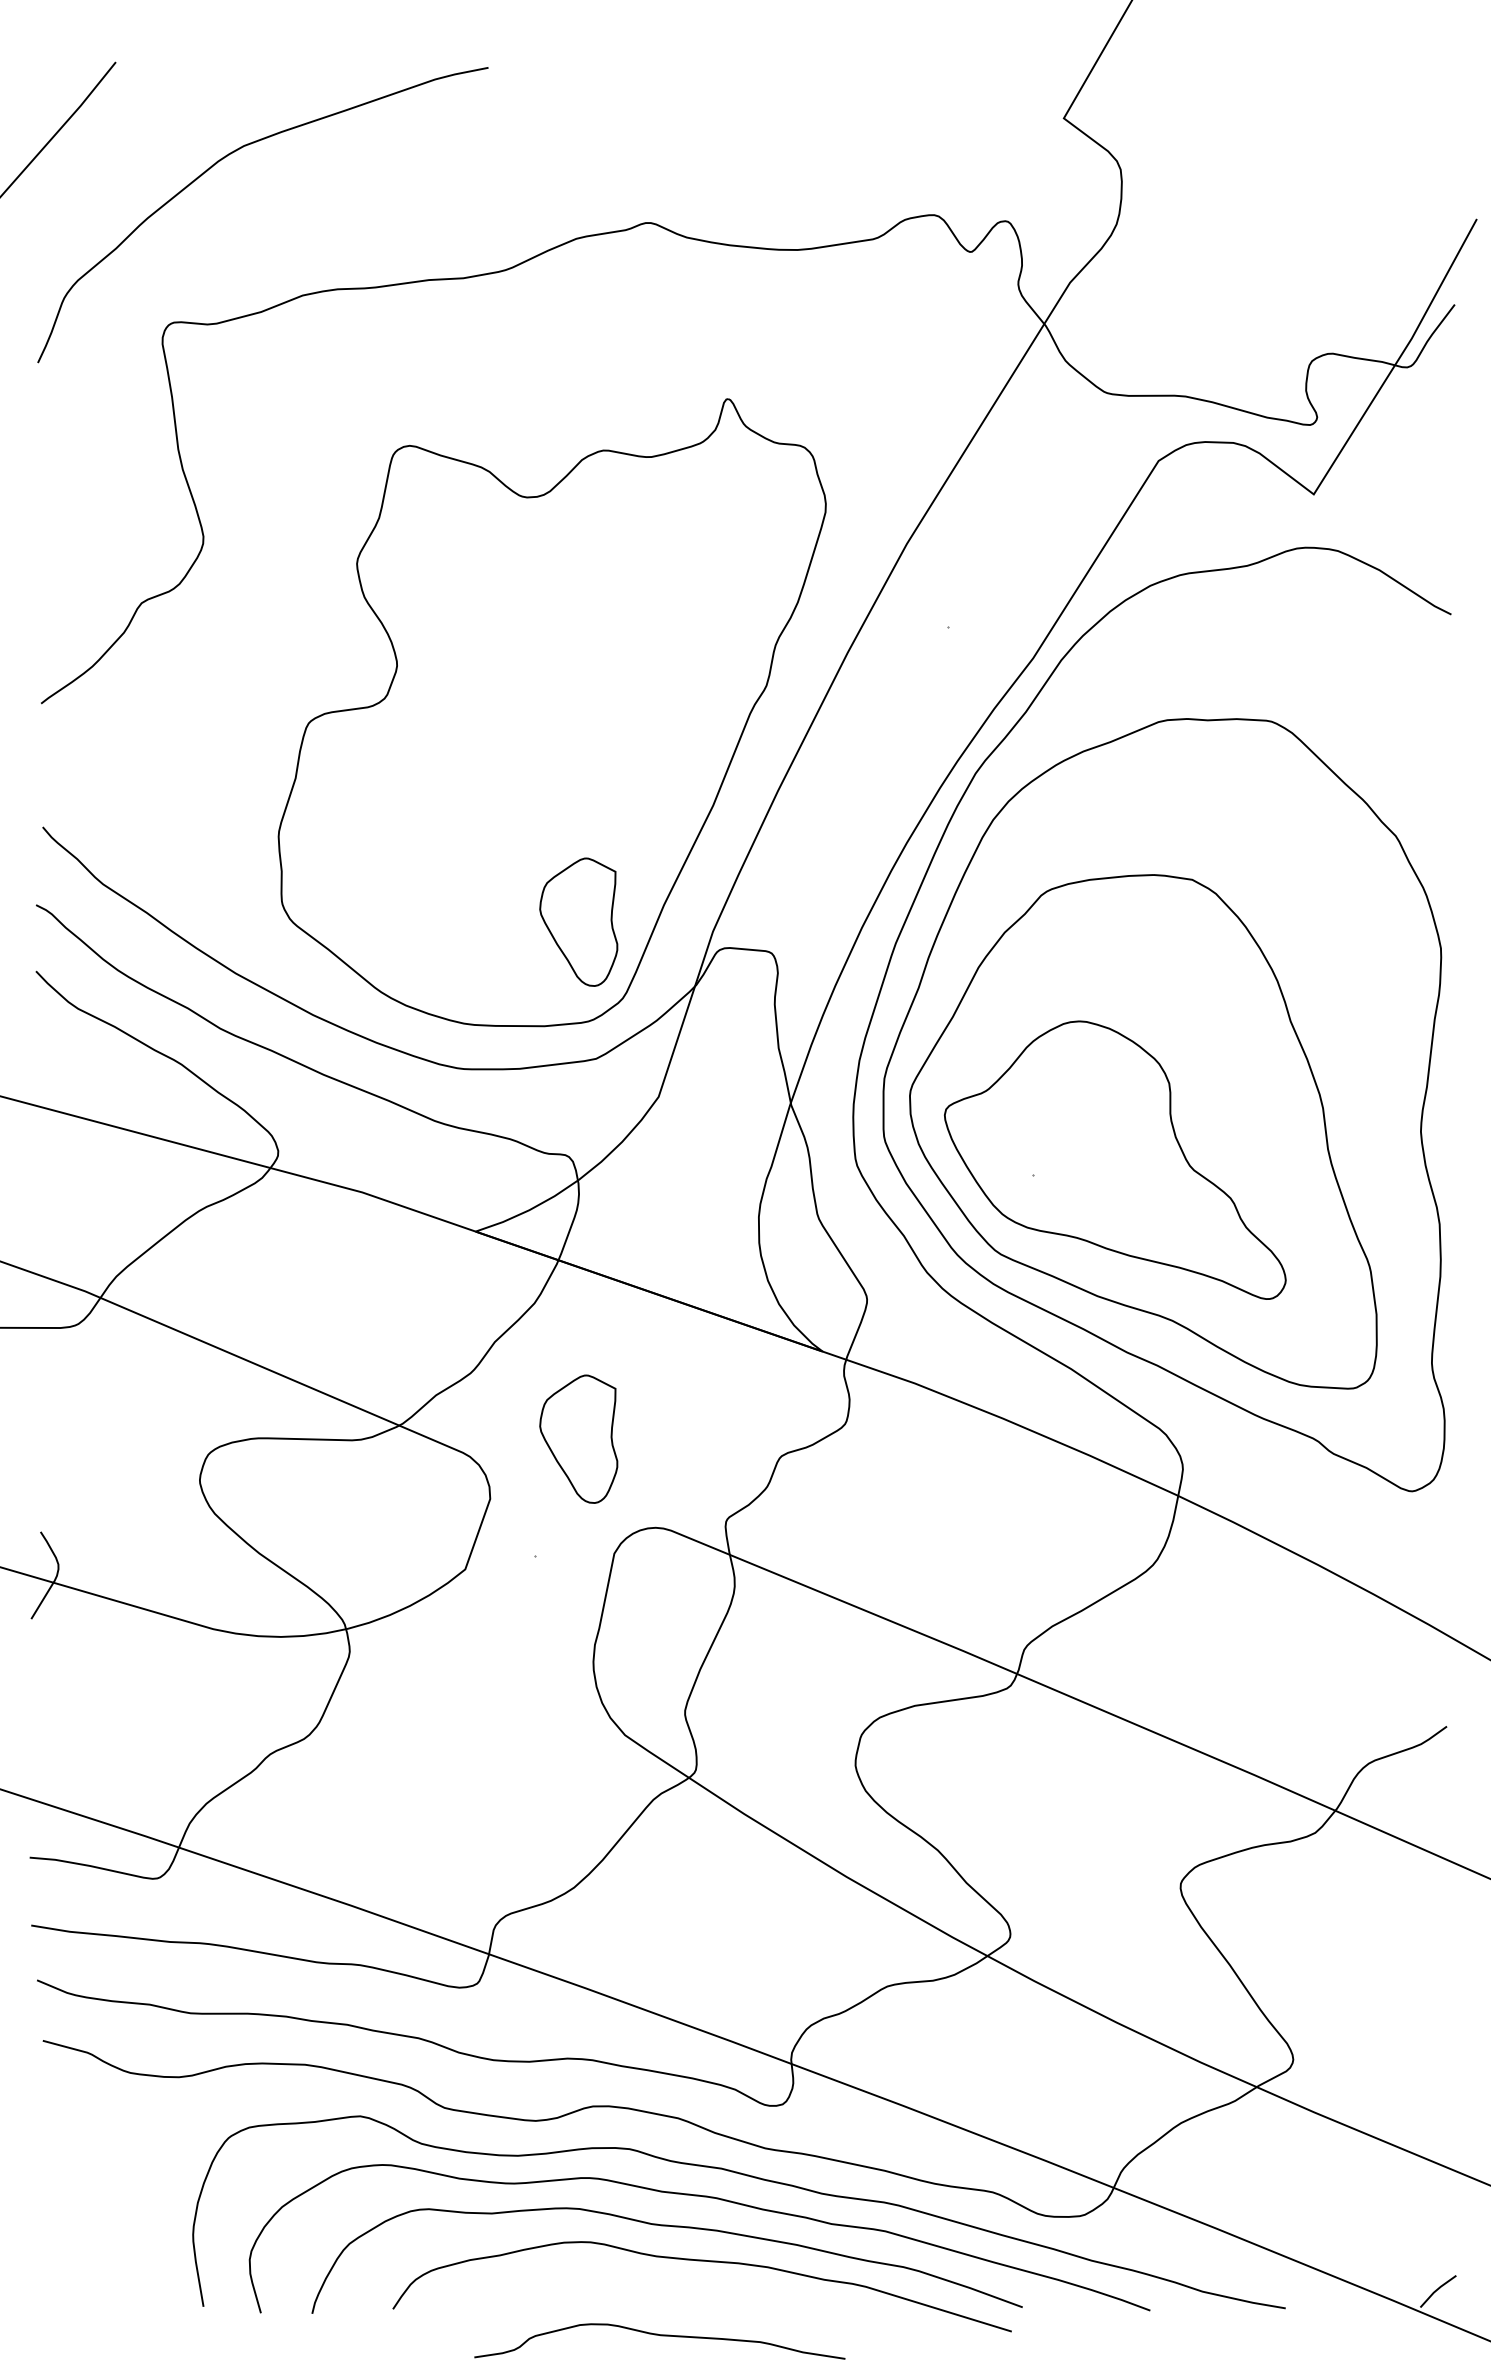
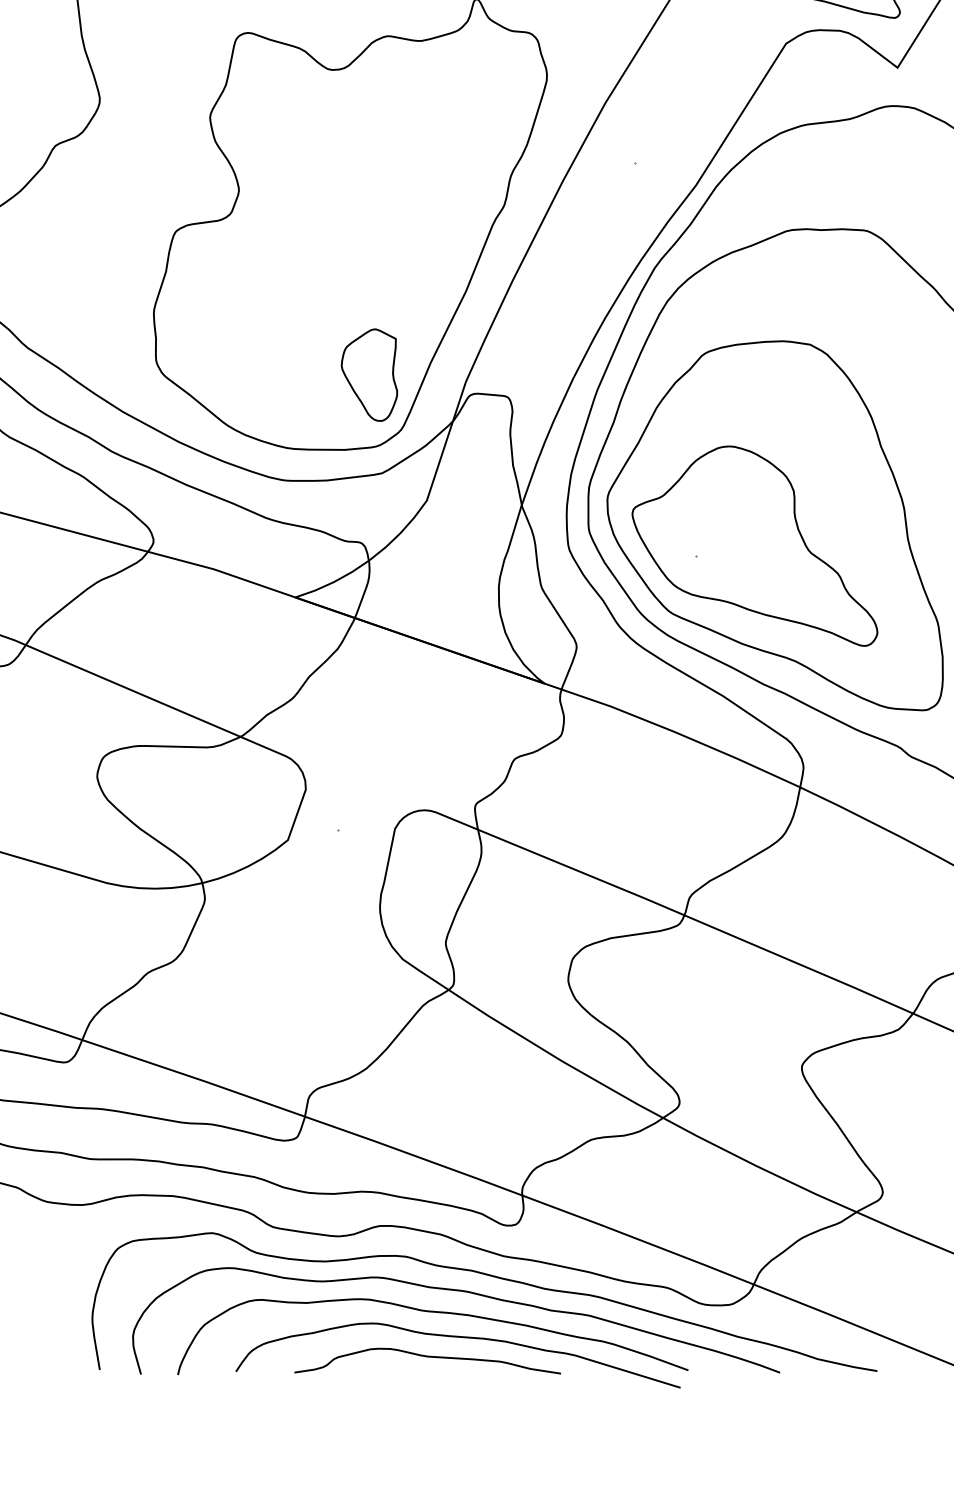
part: (578, 1438) -> (369, 746), removed
curve: (660, 2336) -> (428, 1357), moved

